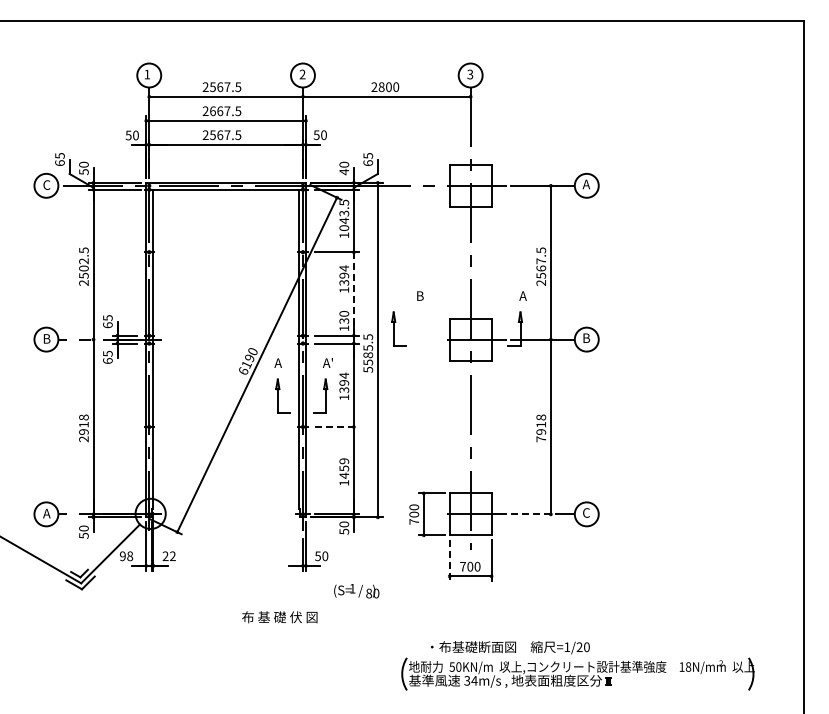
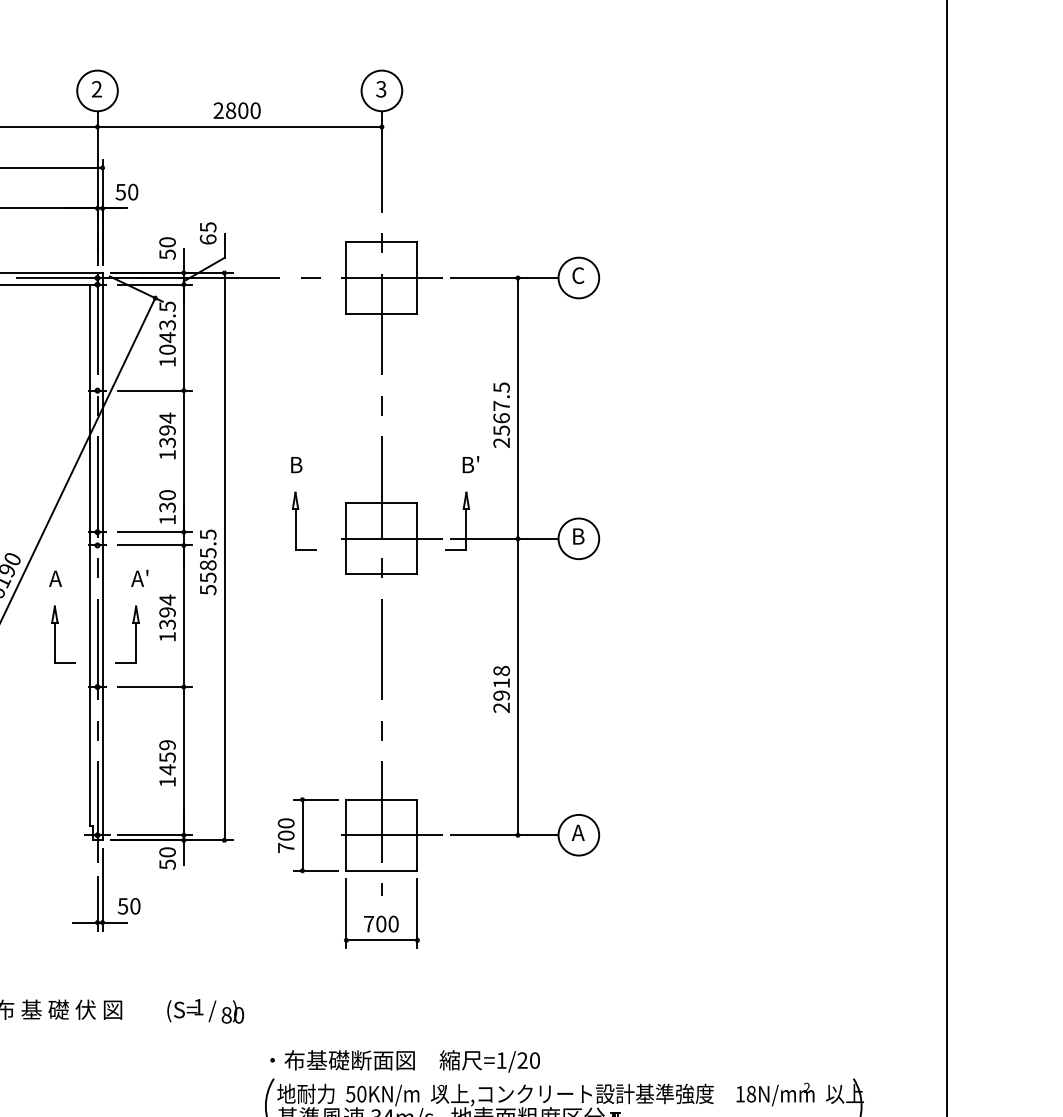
text: (344, 171) -> (167, 253), 40 -> 50
text: (585, 184) -> (576, 275), A -> C
line: (353, 293) -> (183, 460), dashed -> solid
text: (522, 295) -> (469, 464), A -> B'
part: (398, 328) -> (303, 520), moved
line: (336, 427) -> (154, 687), dashed -> solid
text: (540, 439) -> (500, 708), 7918 -> 2918
text: (586, 512) -> (578, 832), C -> A
line: (534, 514) -> (490, 835), dashed -> solid
line: (449, 560) -> (346, 913), dashed -> solid
text: (356, 591) -> (205, 1011), moved
text: (510, 647) -> (405, 1061), moved

